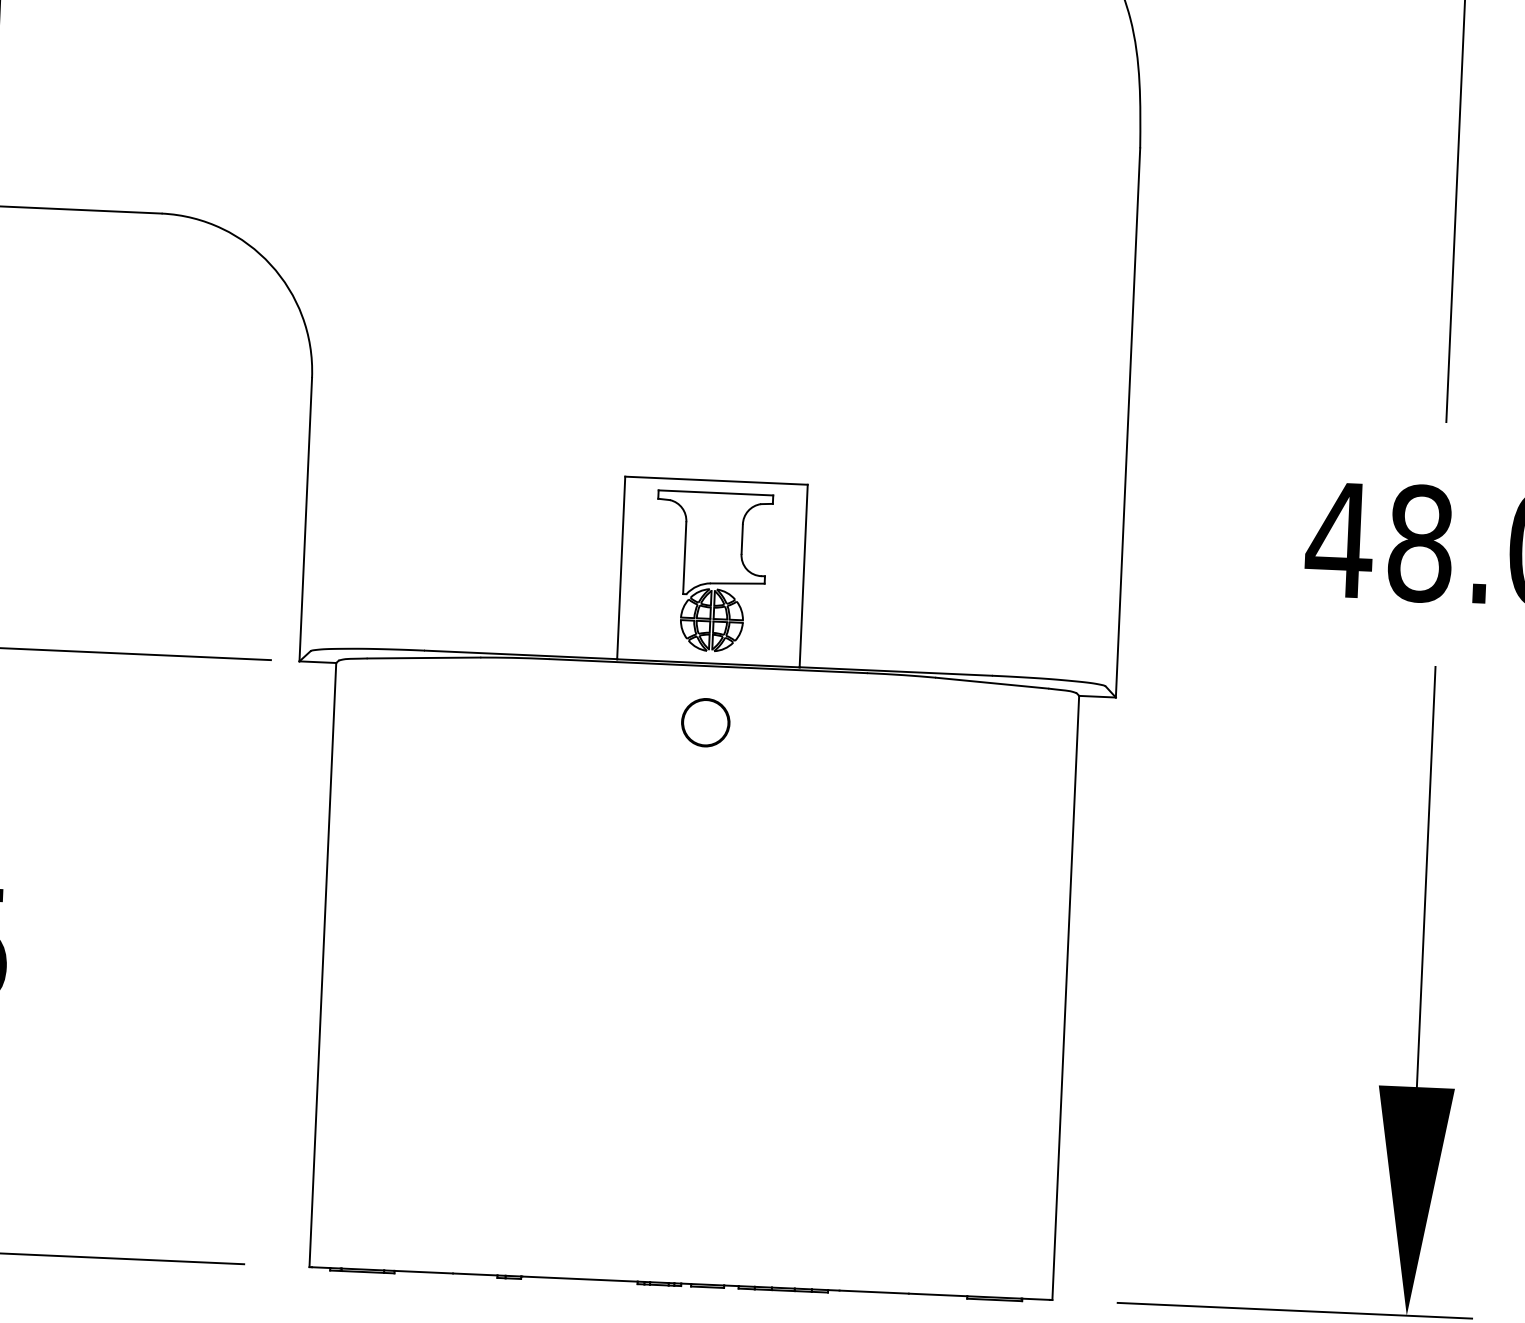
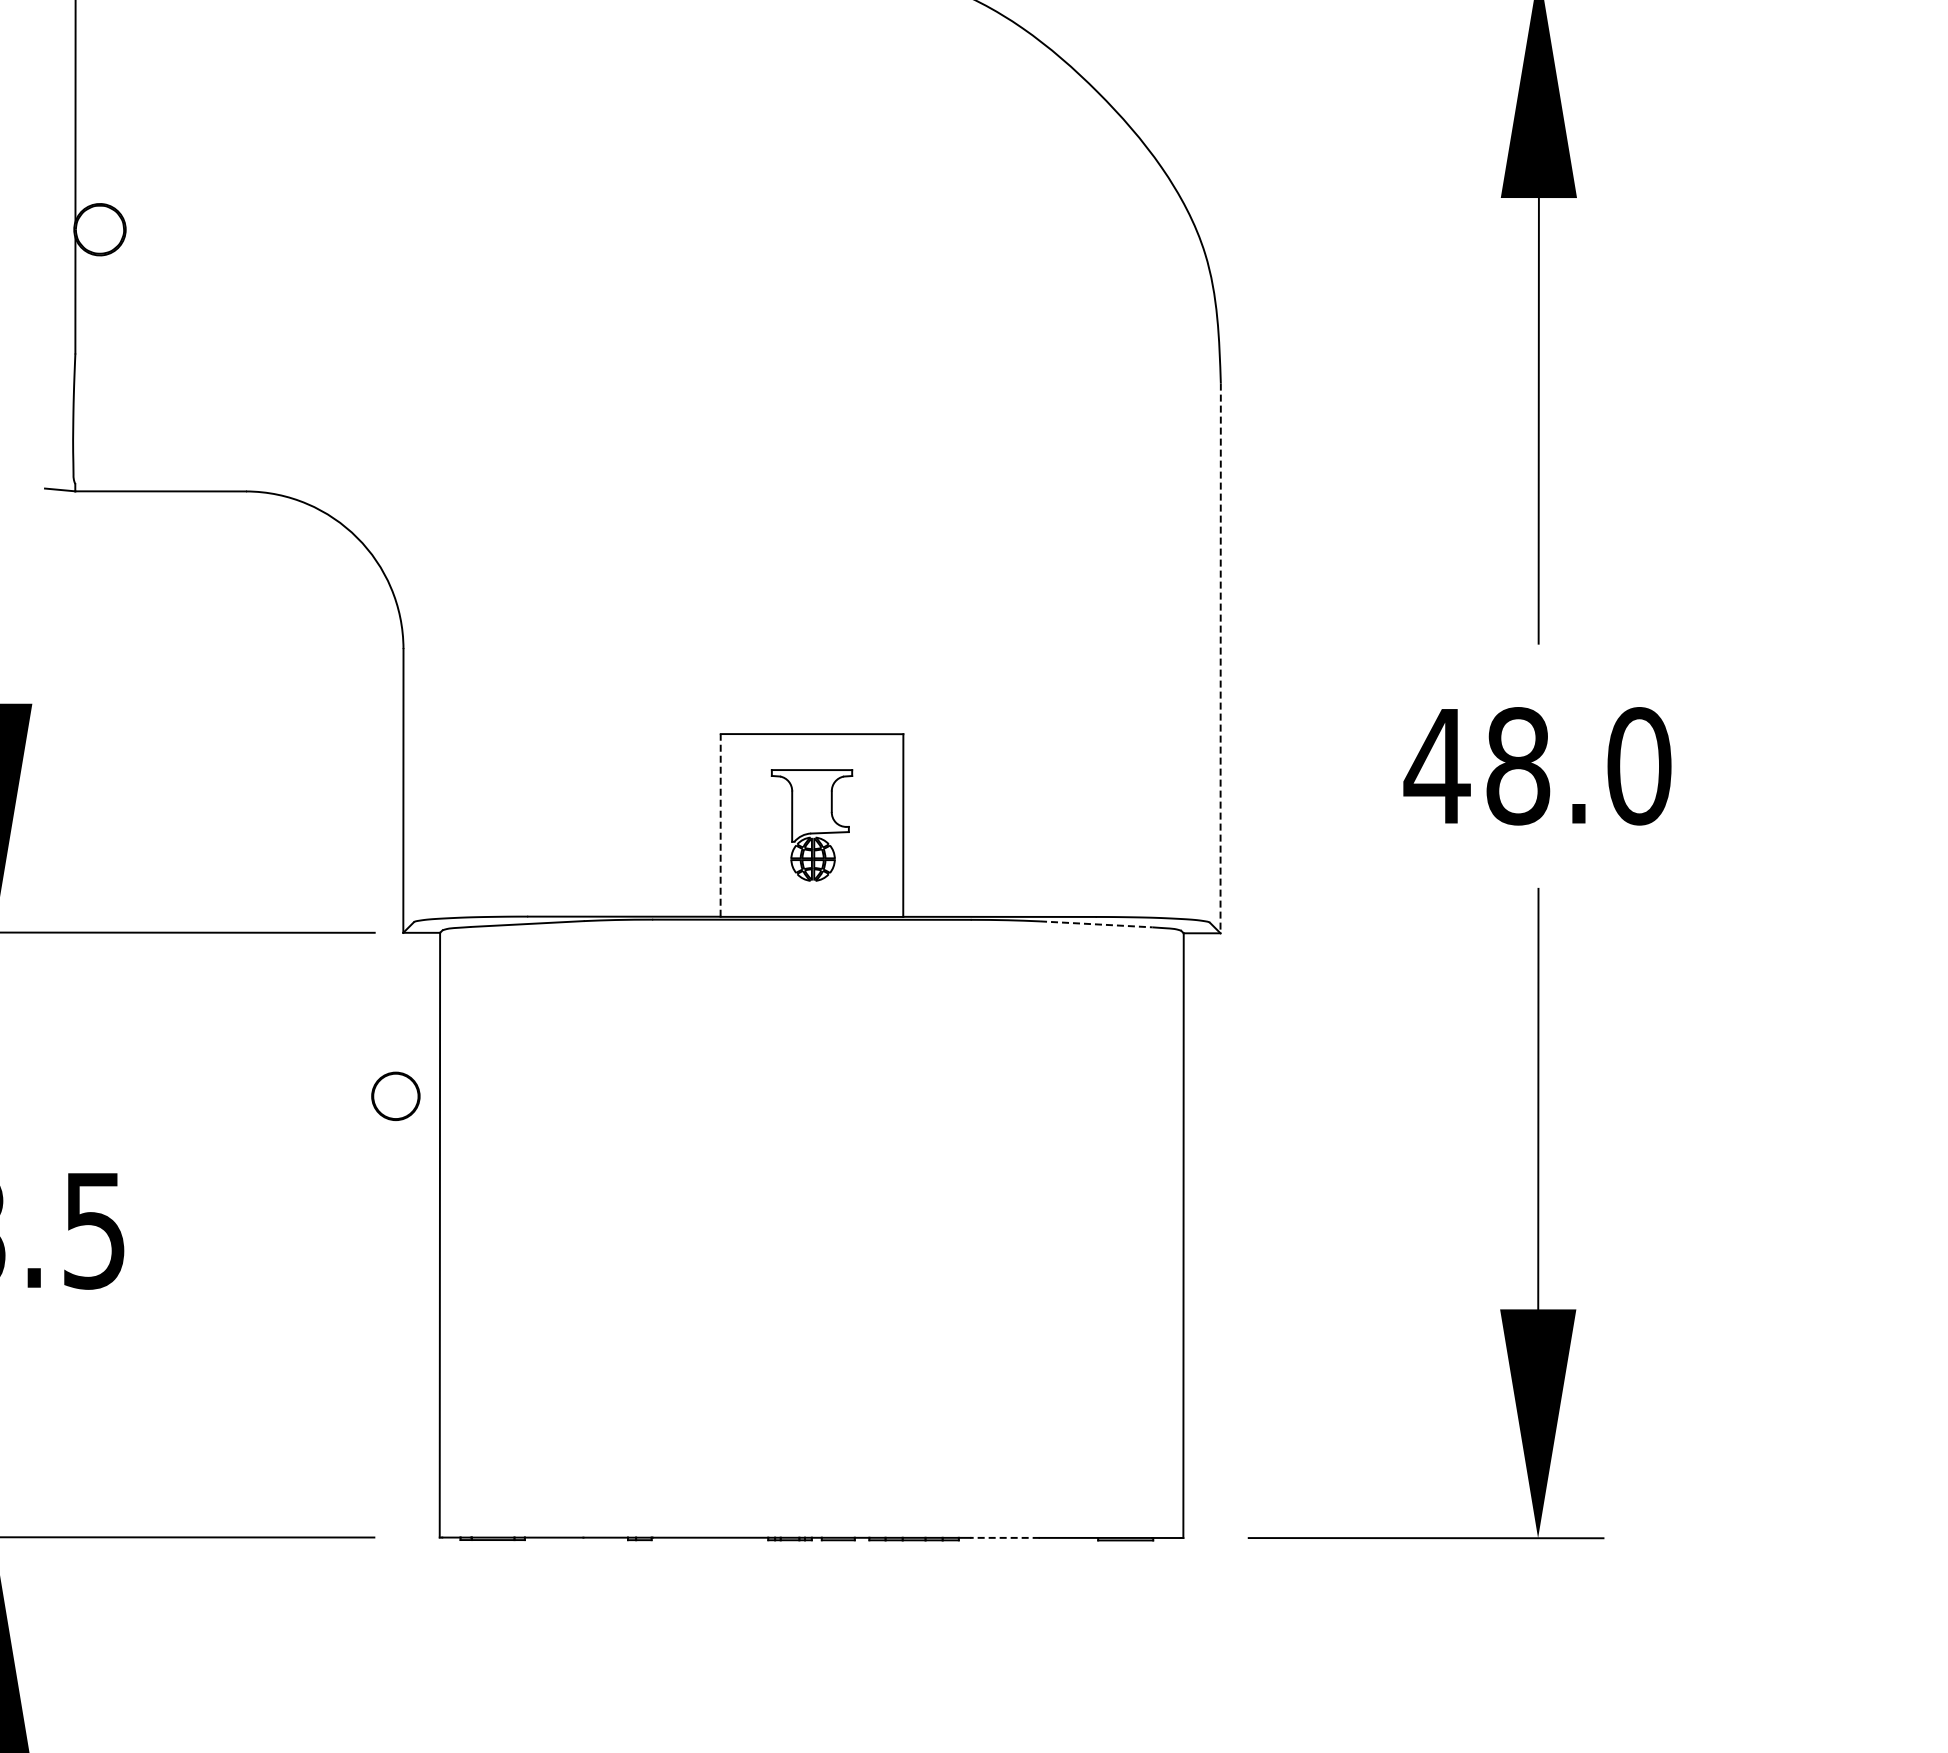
line: (1127, 422) -> (1220, 658), solid -> dashed
line: (621, 567) -> (720, 824), solid -> dashed
part: (711, 571) -> (811, 825), size x0.7
line: (992, 683) -> (1096, 924), solid -> dashed
circle: (705, 721) -> (395, 1095), moved
line: (873, 1291) -> (1004, 1537), solid -> dashed

